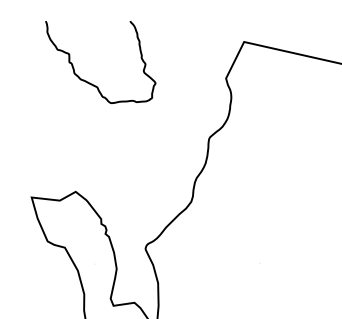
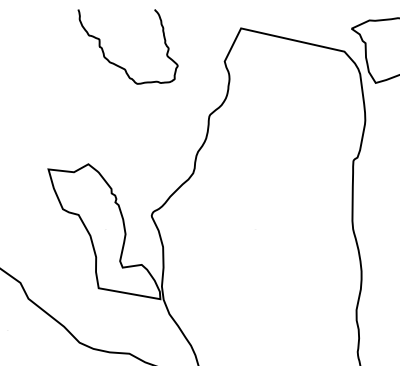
curve: (89, 81) -> (117, 64), moved

